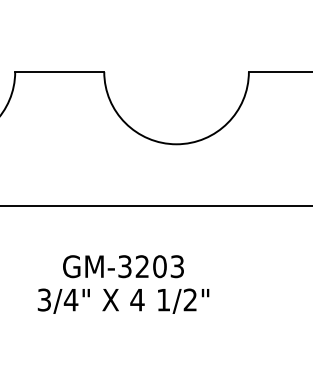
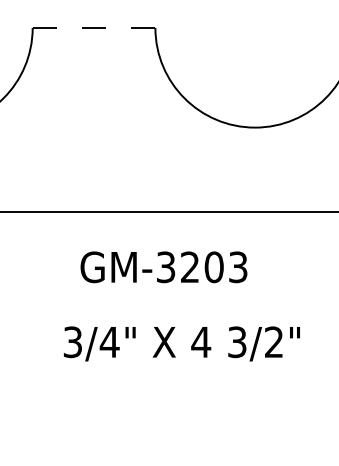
line: (59, 71) -> (93, 27), solid -> dashed
text: (123, 266) -> (164, 267), moved
text: (163, 299) -> (237, 341), 1/2" -> 3/2"

